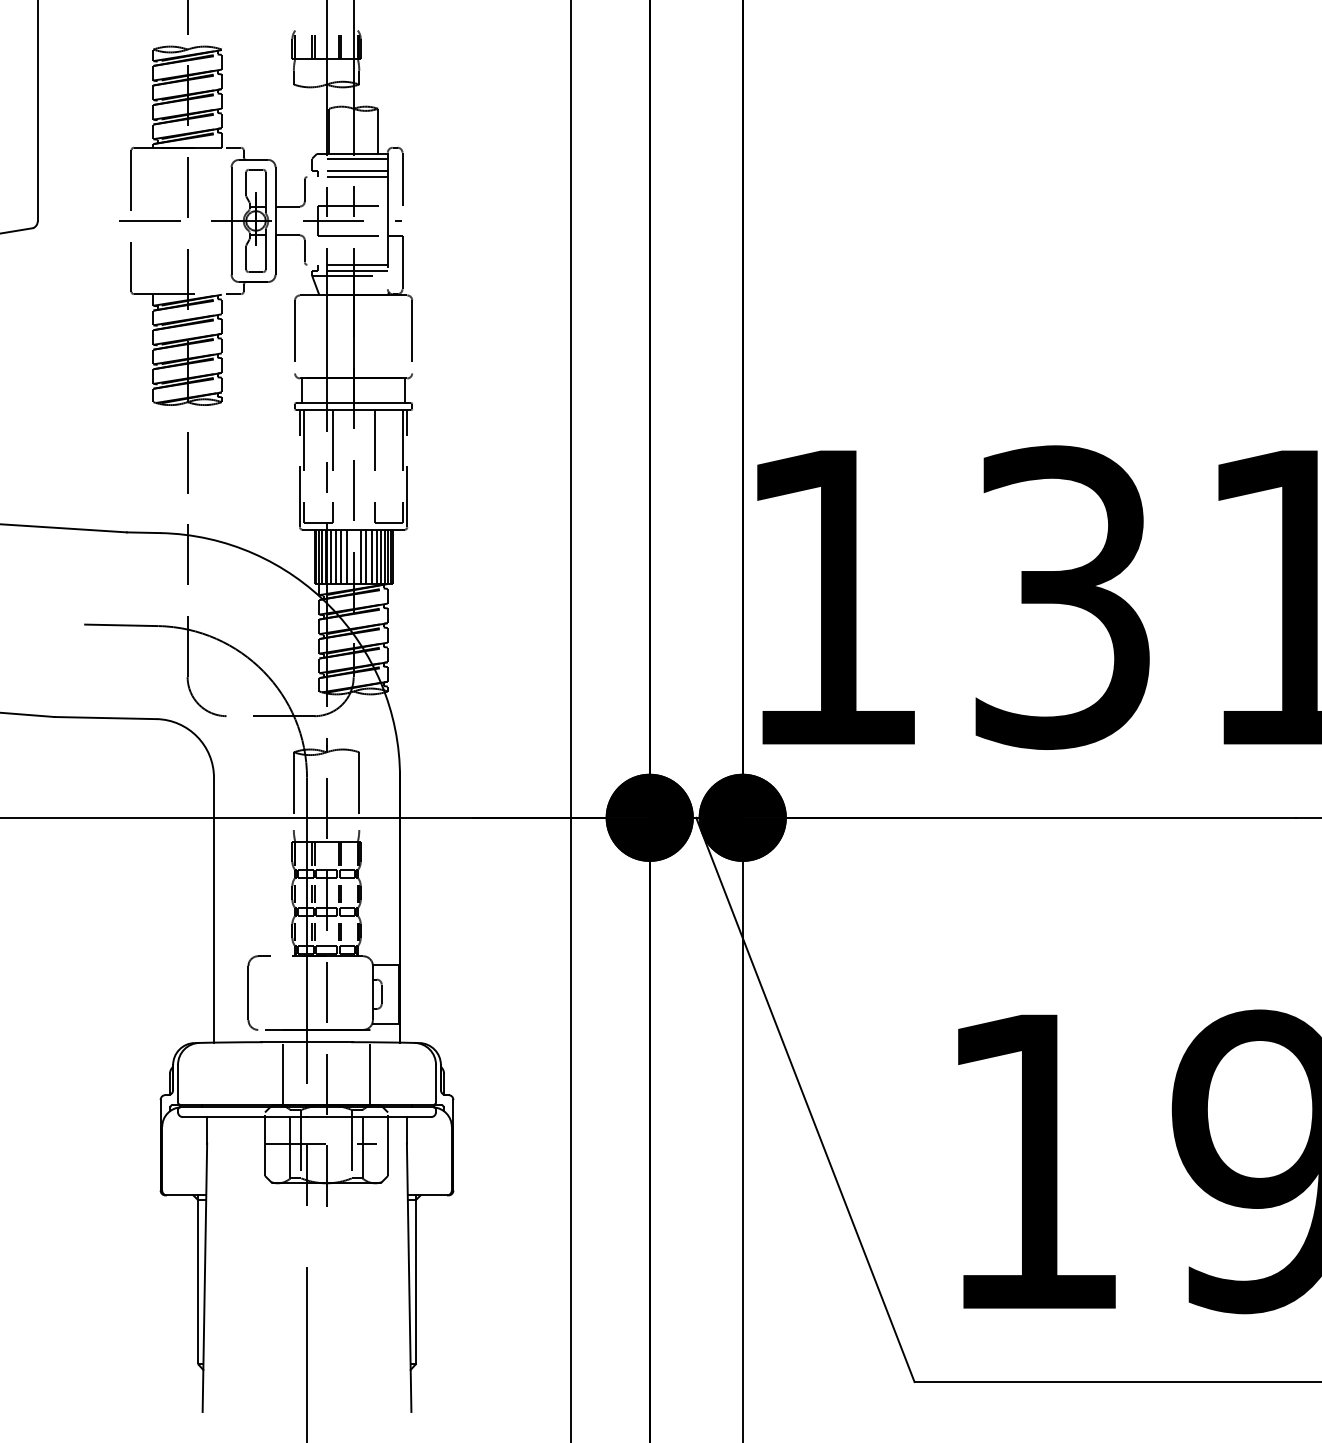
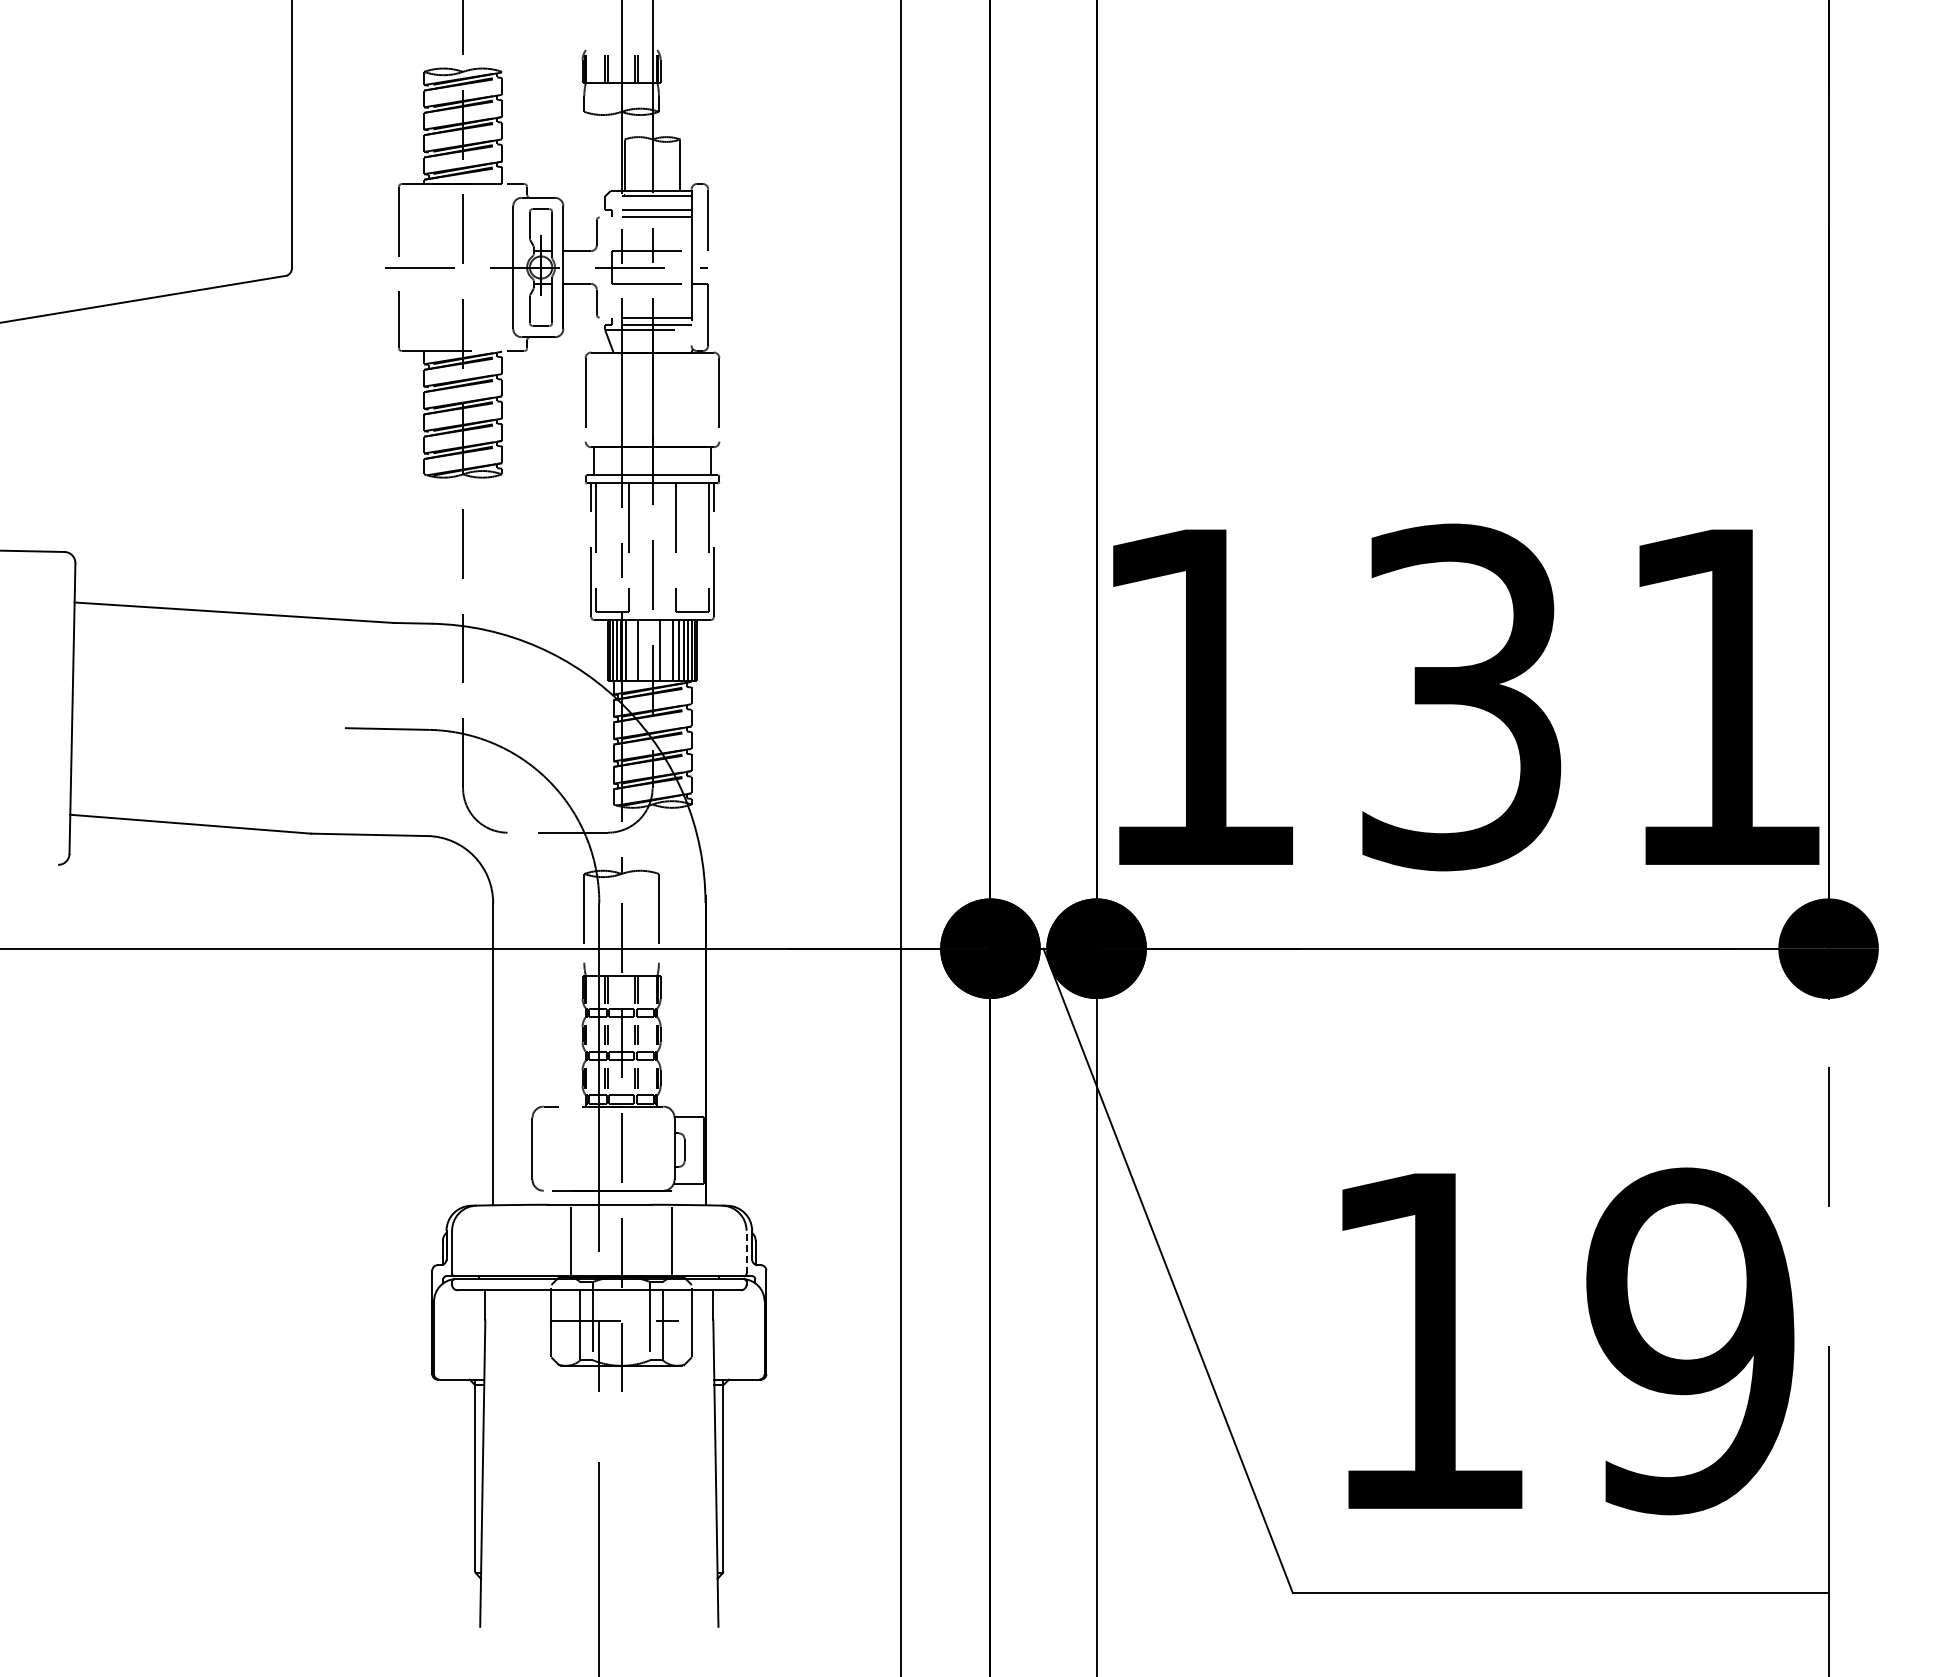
line: (335, 556) -> (631, 650), removed
line: (346, 556) -> (644, 650), removed
line: (366, 556) -> (667, 650), removed
line: (435, 1083) -> (746, 1251), solid -> dashed

